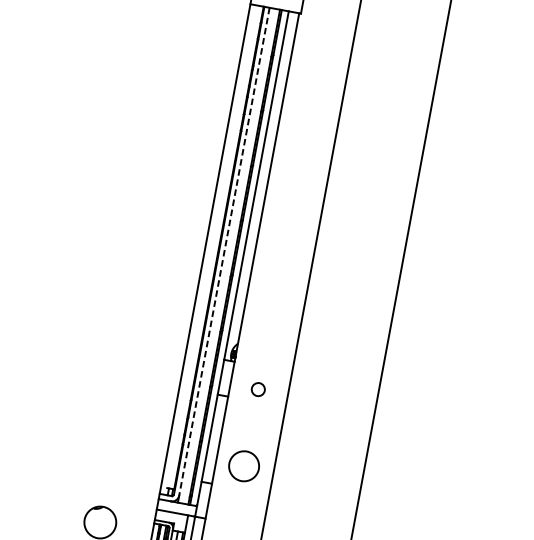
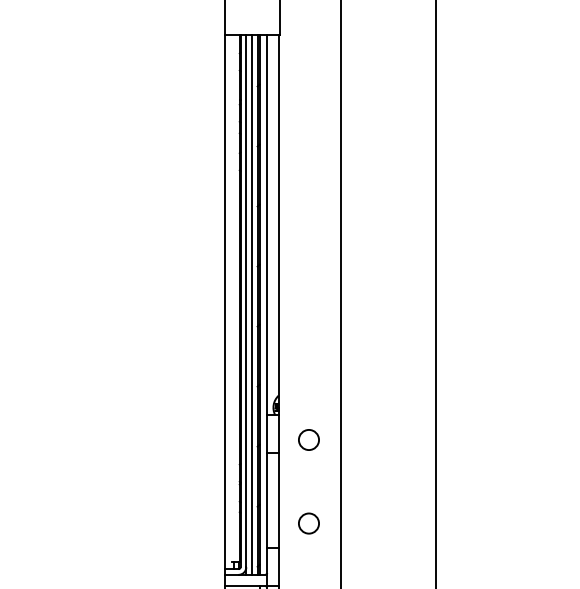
line: (224, 251) -> (246, 301), dashed -> solid
line: (229, 255) -> (252, 304), added
circle: (257, 389) -> (308, 439), size x1.43
circle: (243, 466) -> (308, 523), size x0.62

